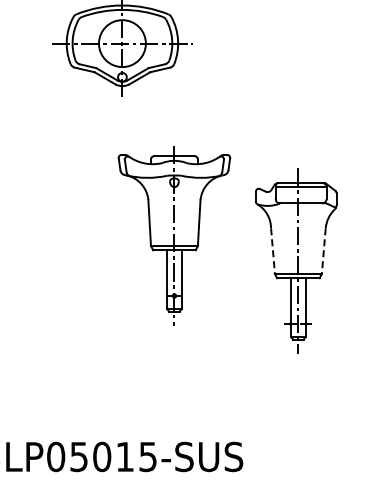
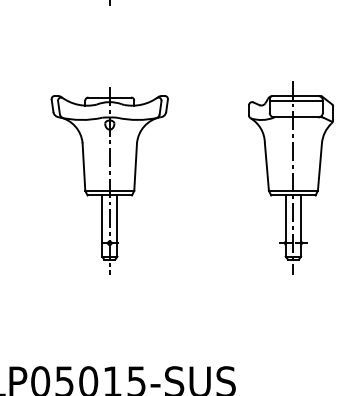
part: (174, 235) -> (109, 180), moved
line: (273, 251) -> (267, 167), dashed -> solid
line: (323, 251) -> (319, 167), dashed -> solid

